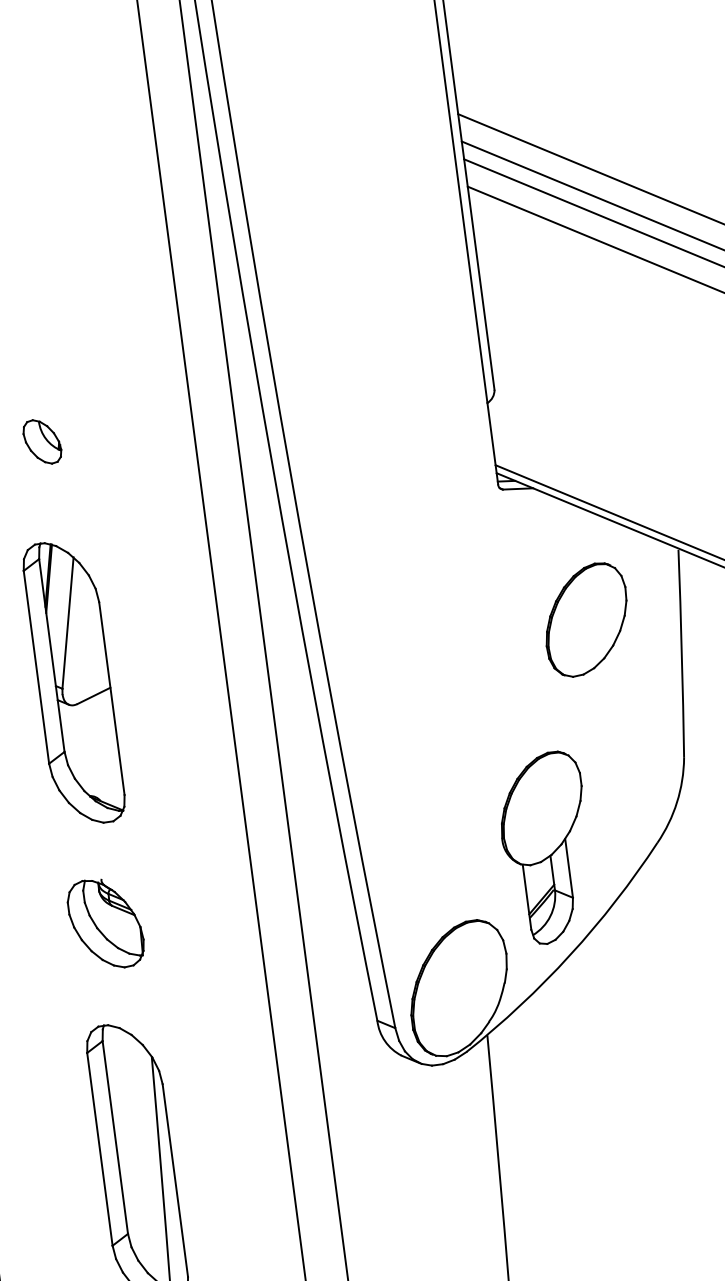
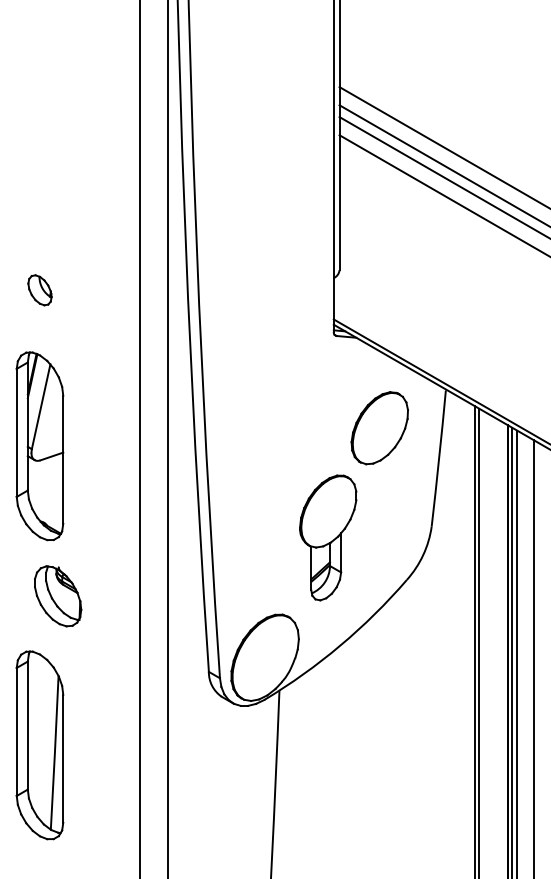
part: (41, 442) -> (39, 290), moved
part: (73, 683) -> (39, 446), moved
part: (547, 847) -> (328, 537), moved
part: (106, 924) -> (58, 596), moved

